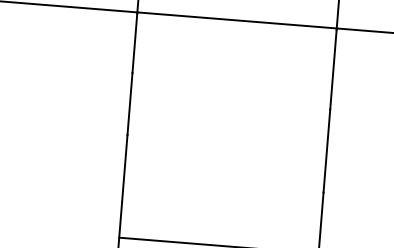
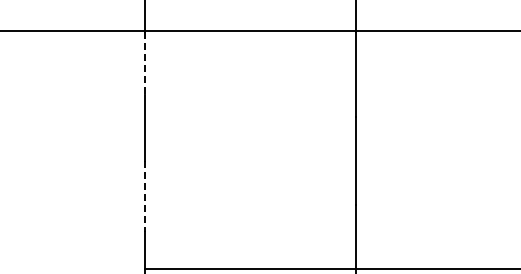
line: (135, 44) -> (145, 64), solid -> dashed
line: (125, 168) -> (145, 196), solid -> dashed

